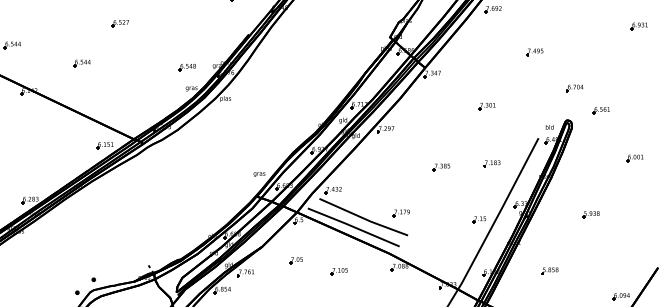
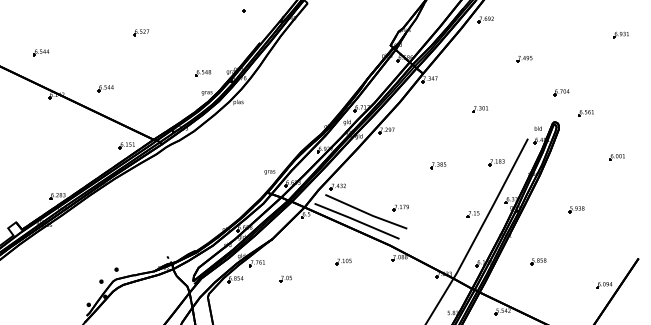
part: (81, 63) -> (105, 88), moved
part: (491, 163) -> (496, 162), moved
part: (295, 260) -> (285, 278), moved

